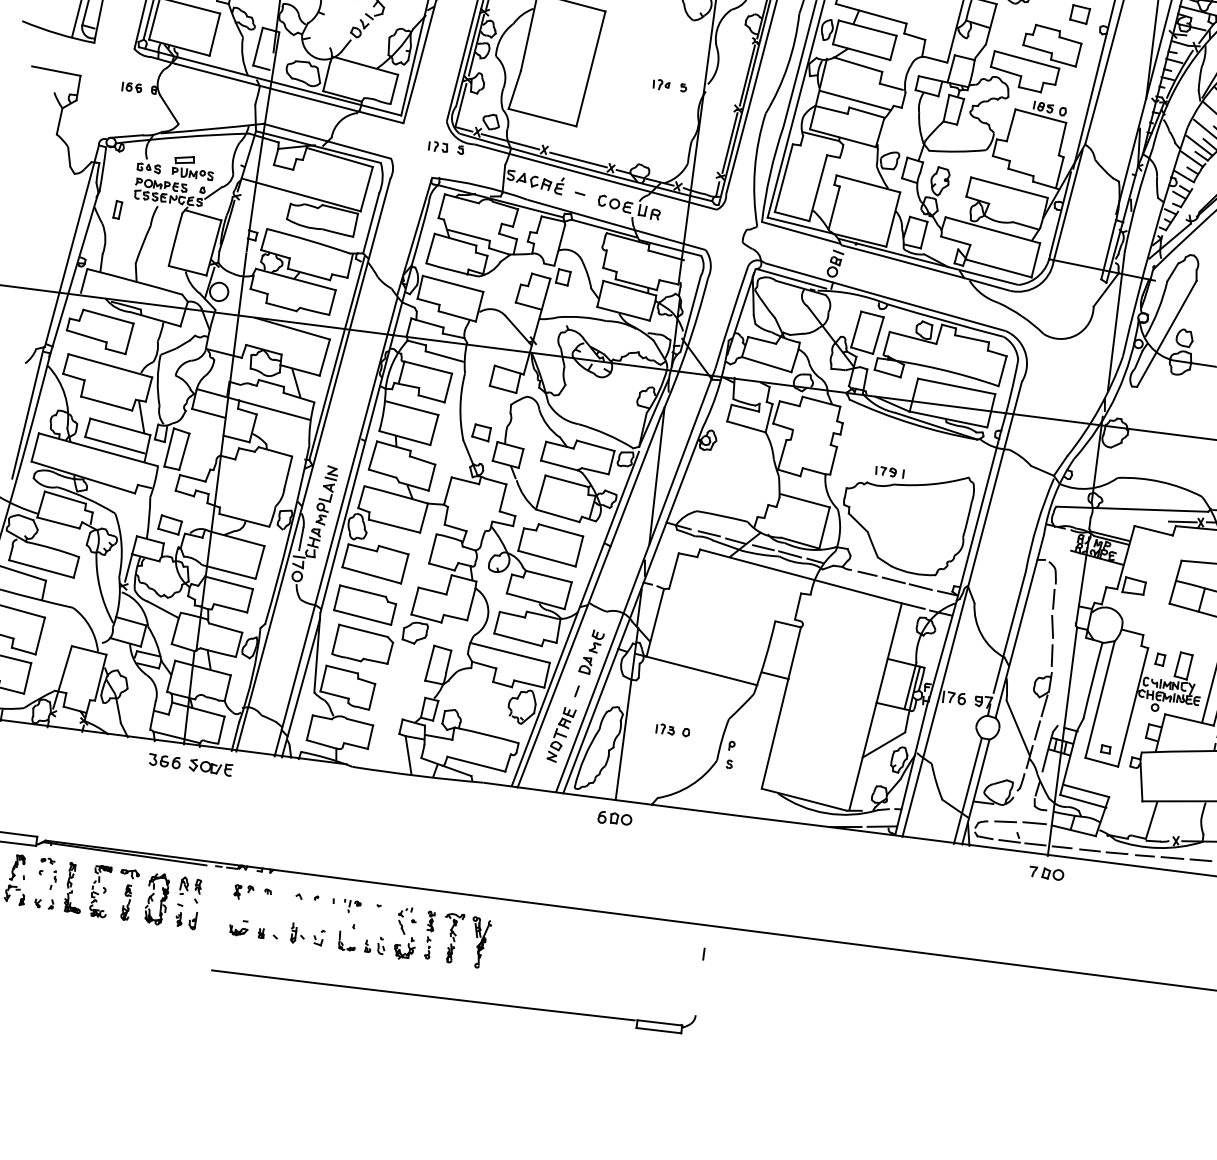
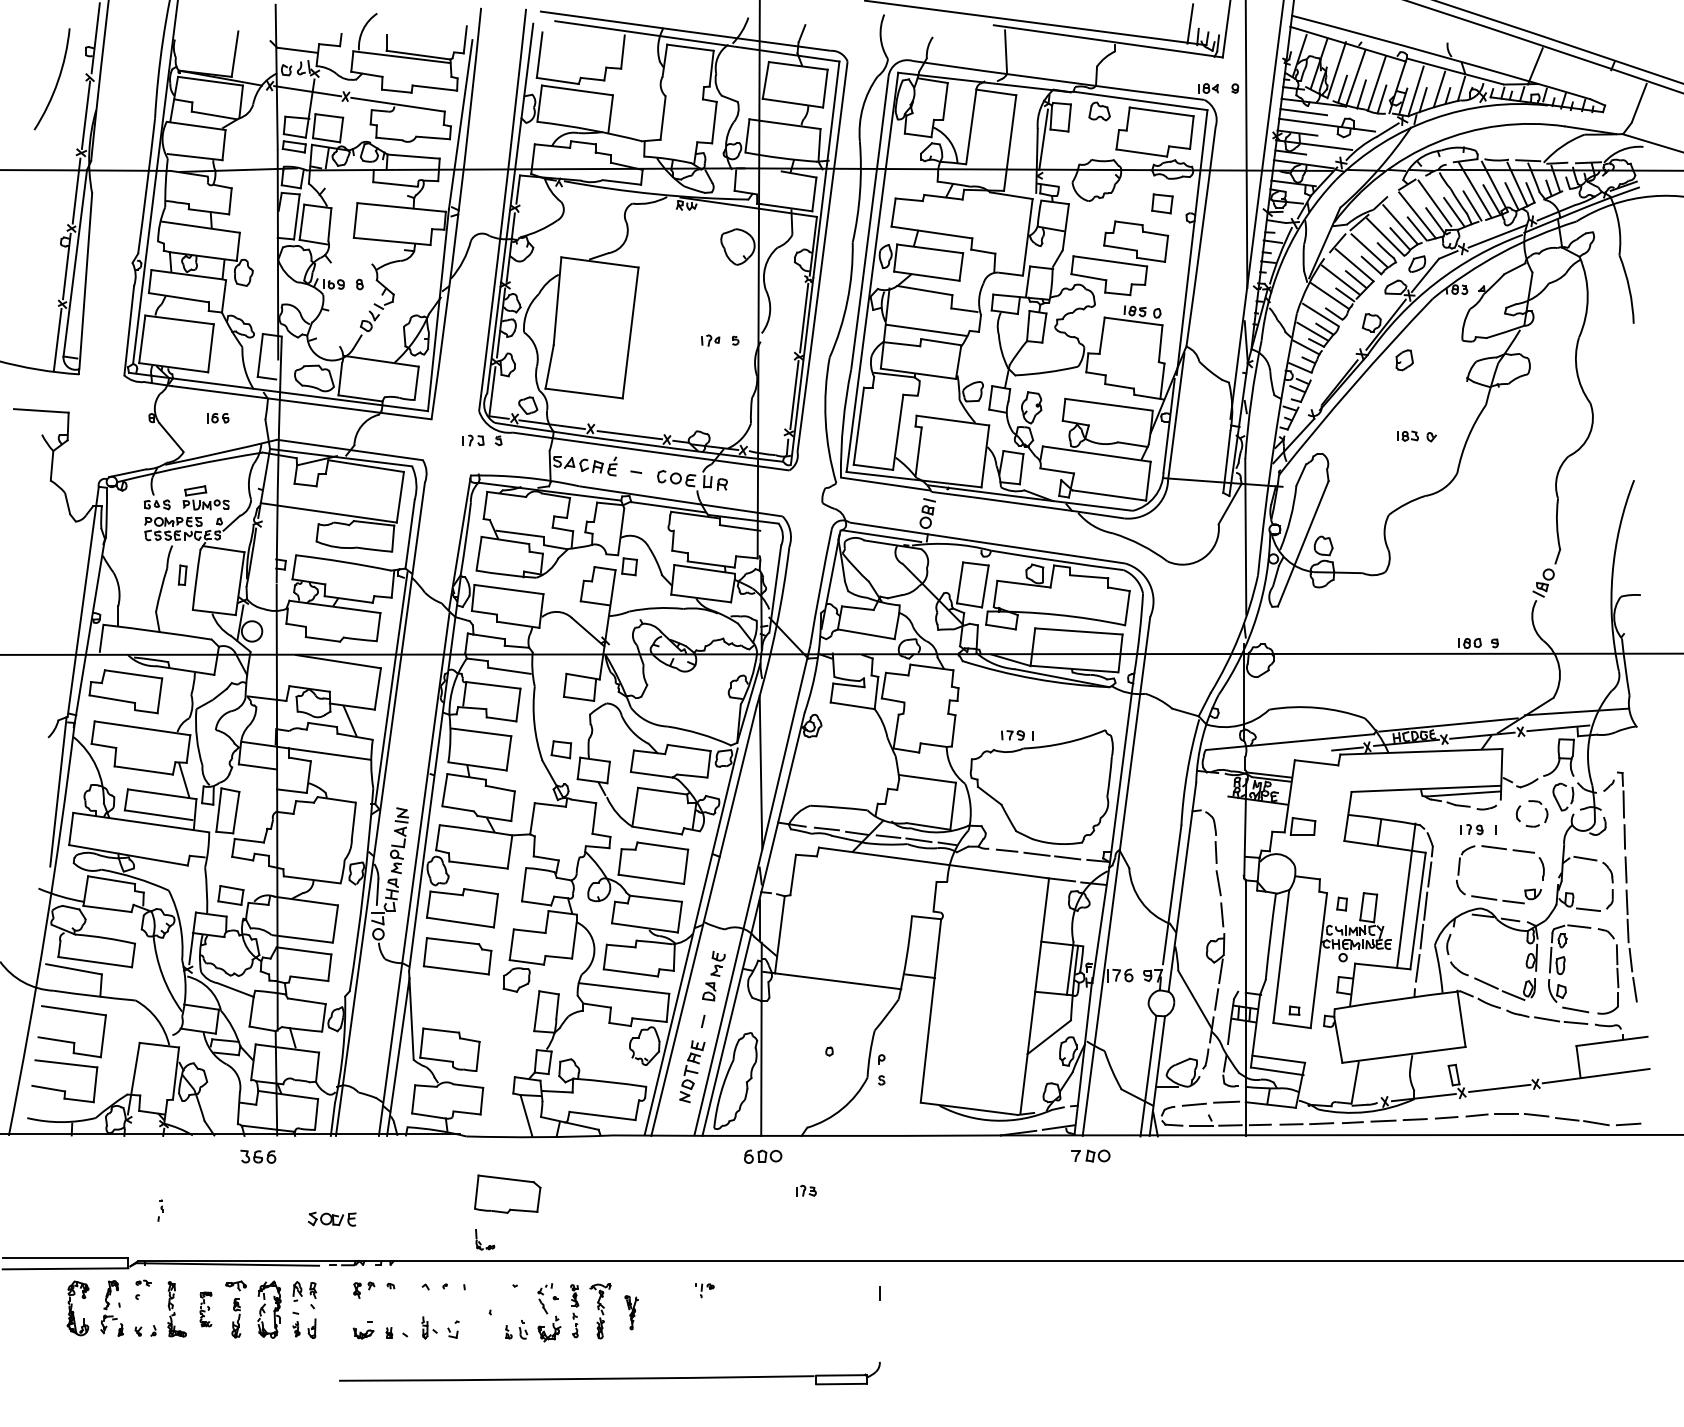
part: (132, 87) -> (218, 418), moved
part: (117, 209) -> (182, 574), moved
part: (363, 644) -> (507, 1193), moved
part: (665, 729) -> (806, 1190), moved
part: (210, 766) -> (331, 1218), moved
part: (1046, 873) -> (1090, 1155), moved
part: (53, 880) -> (160, 1210), moved
part: (100, 891) -> (205, 1309), size x0.6
part: (352, 906) -> (704, 1290), moved
part: (347, 941) -> (485, 1239), moved
part: (479, 942) -> (631, 1312), size x0.6

